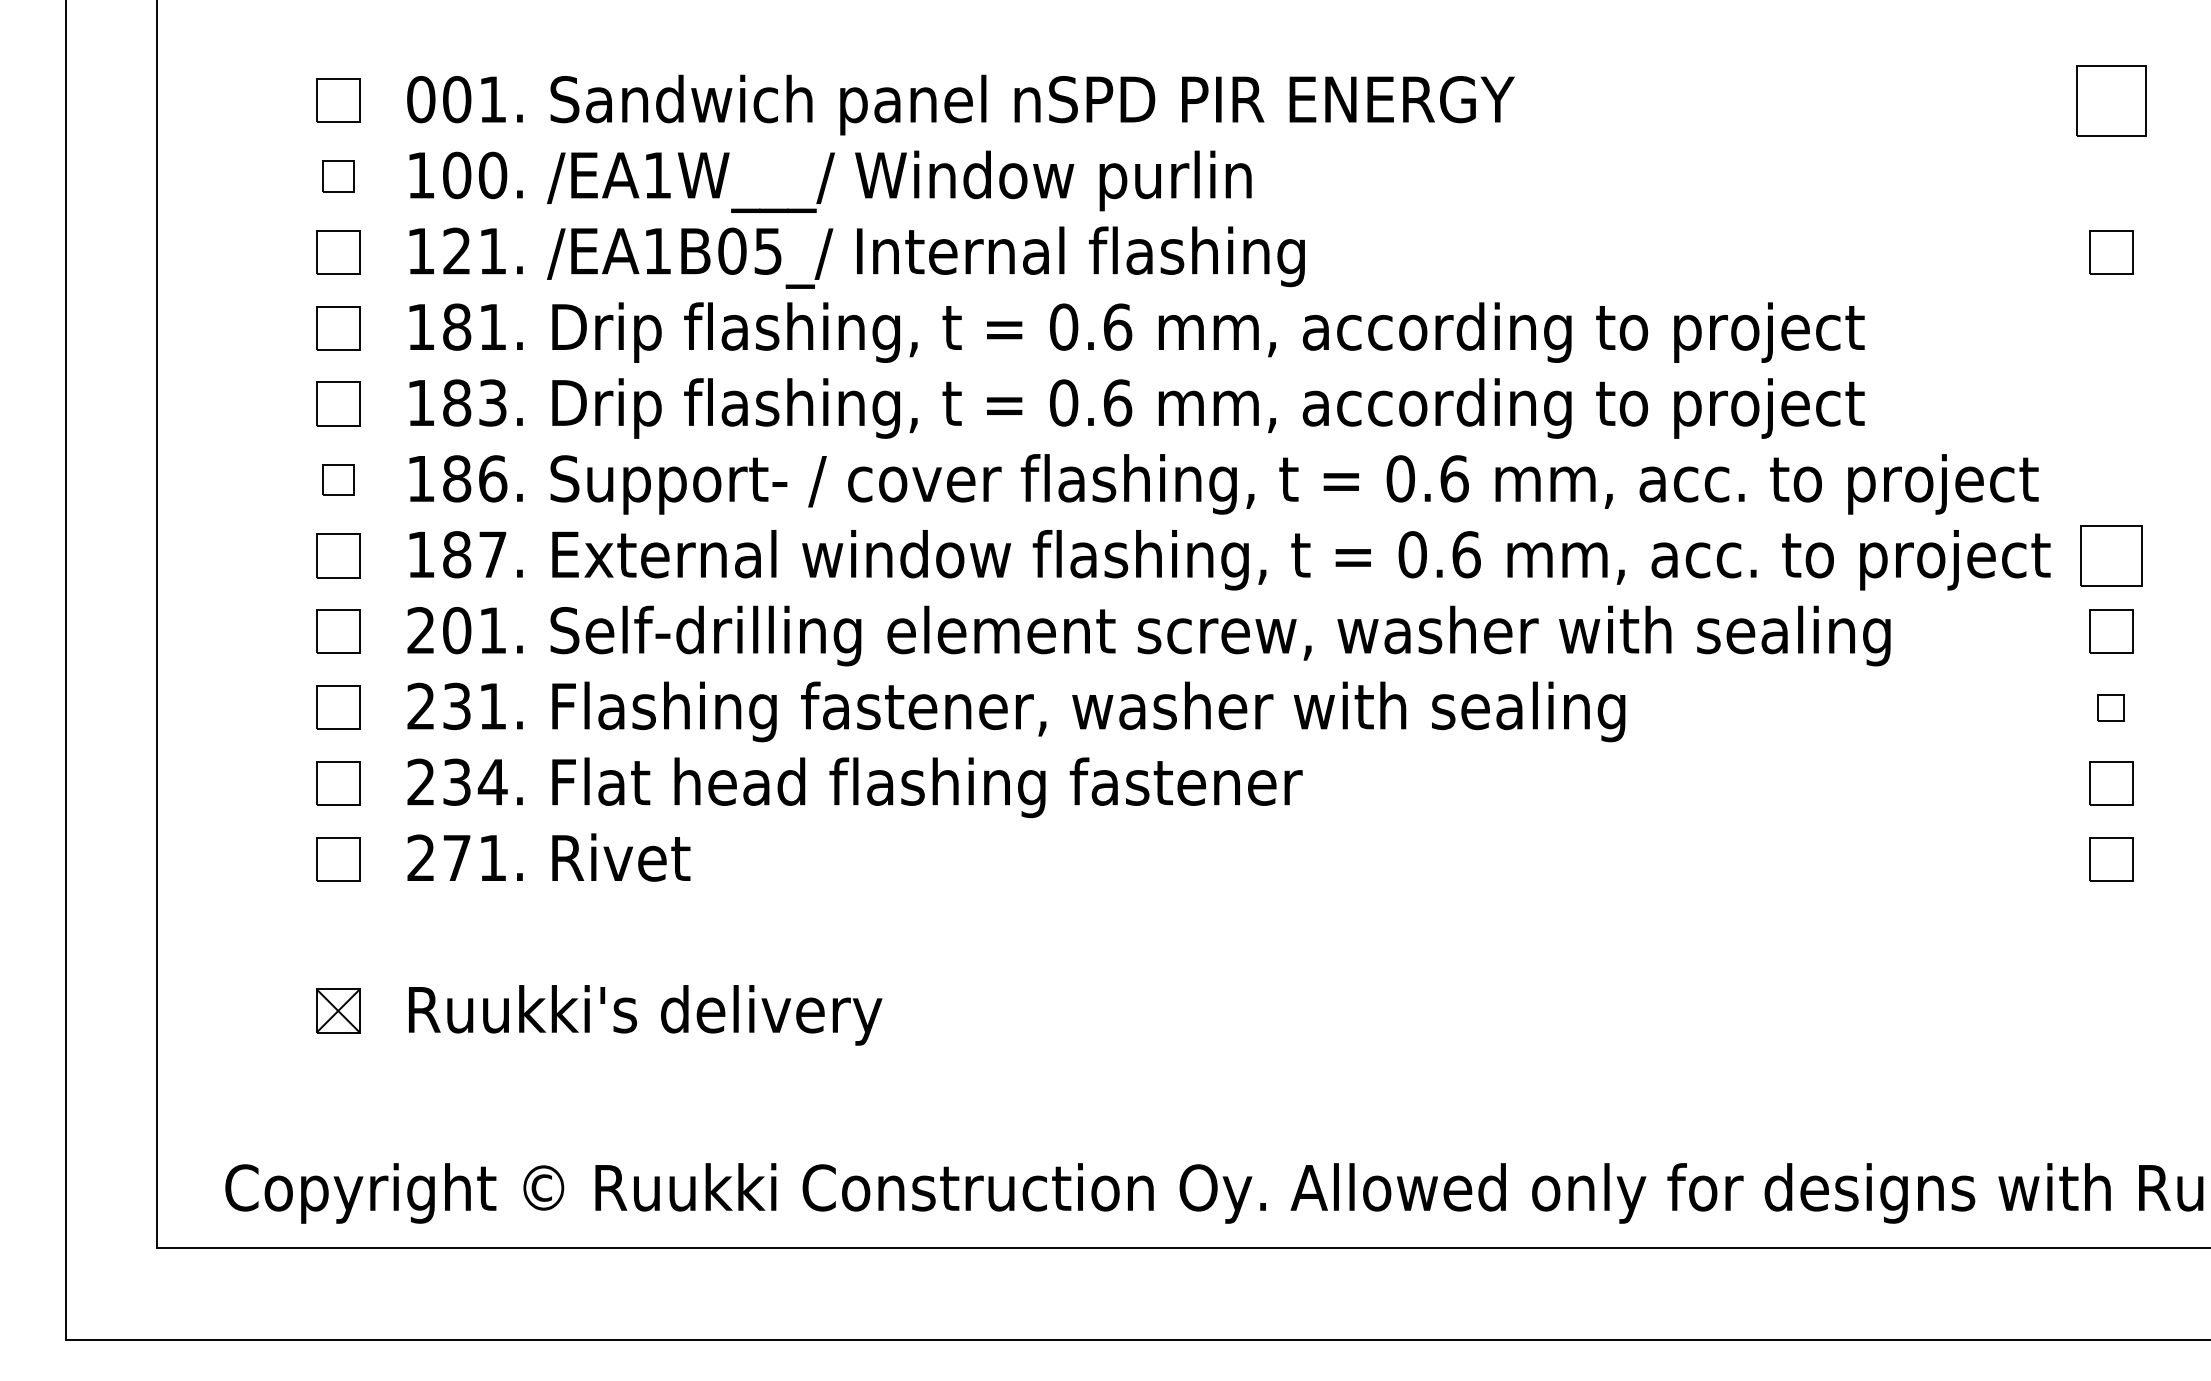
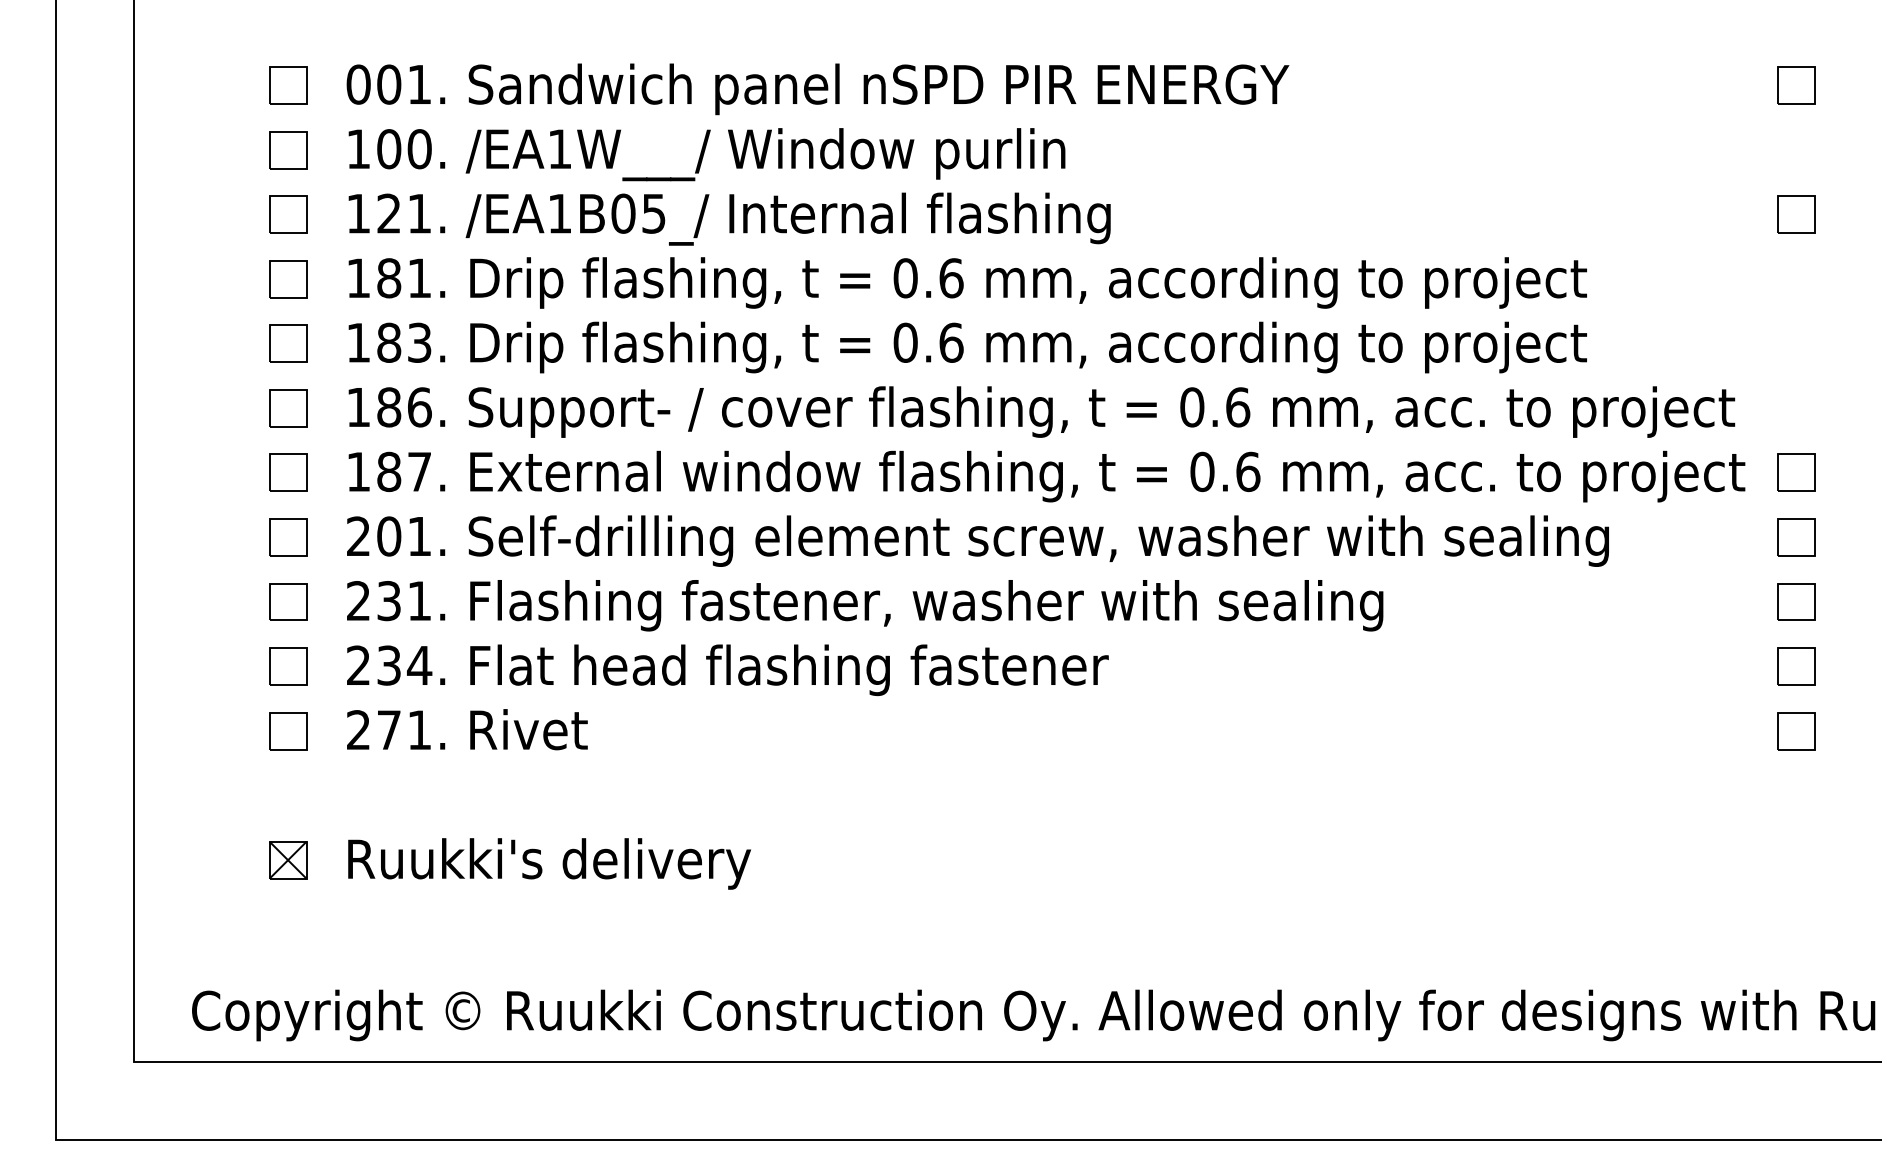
part: (2110, 100) -> (1796, 85), size x0.62
part: (338, 176) -> (288, 150), size x1.43
part: (338, 480) -> (288, 408), size x1.43
part: (2110, 555) -> (1796, 472), size x0.71
part: (2110, 706) -> (1796, 601), size x1.67

